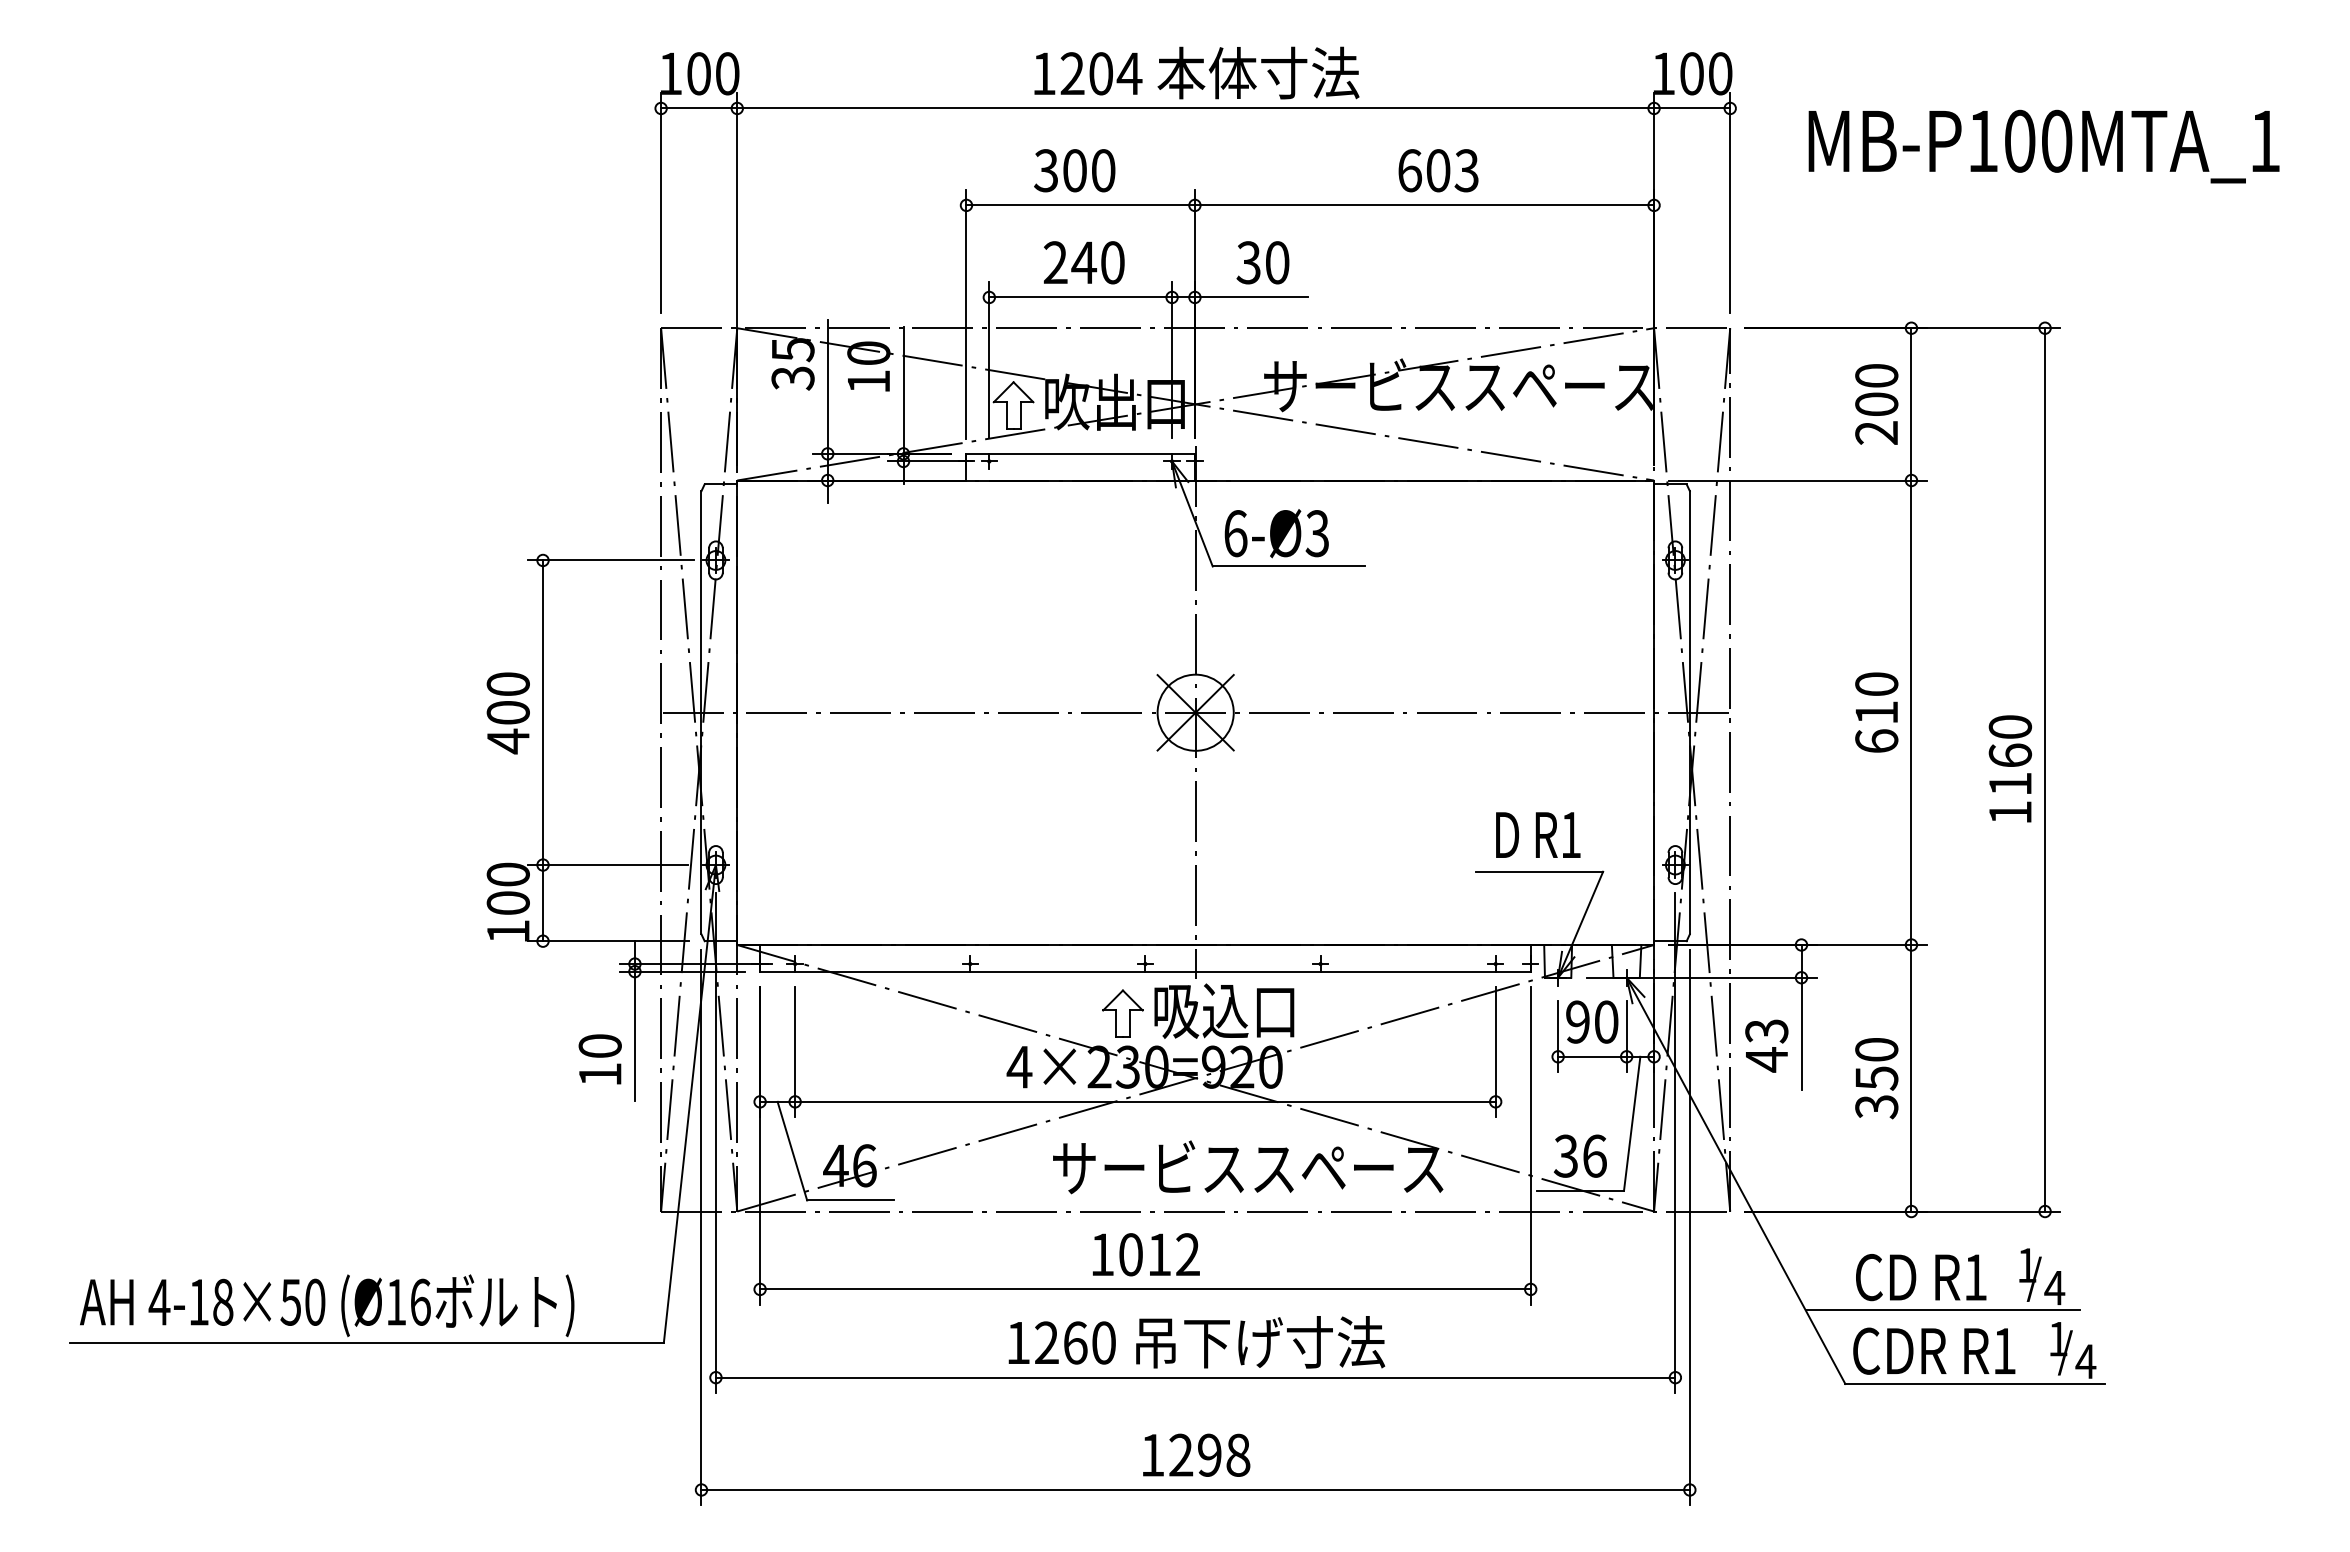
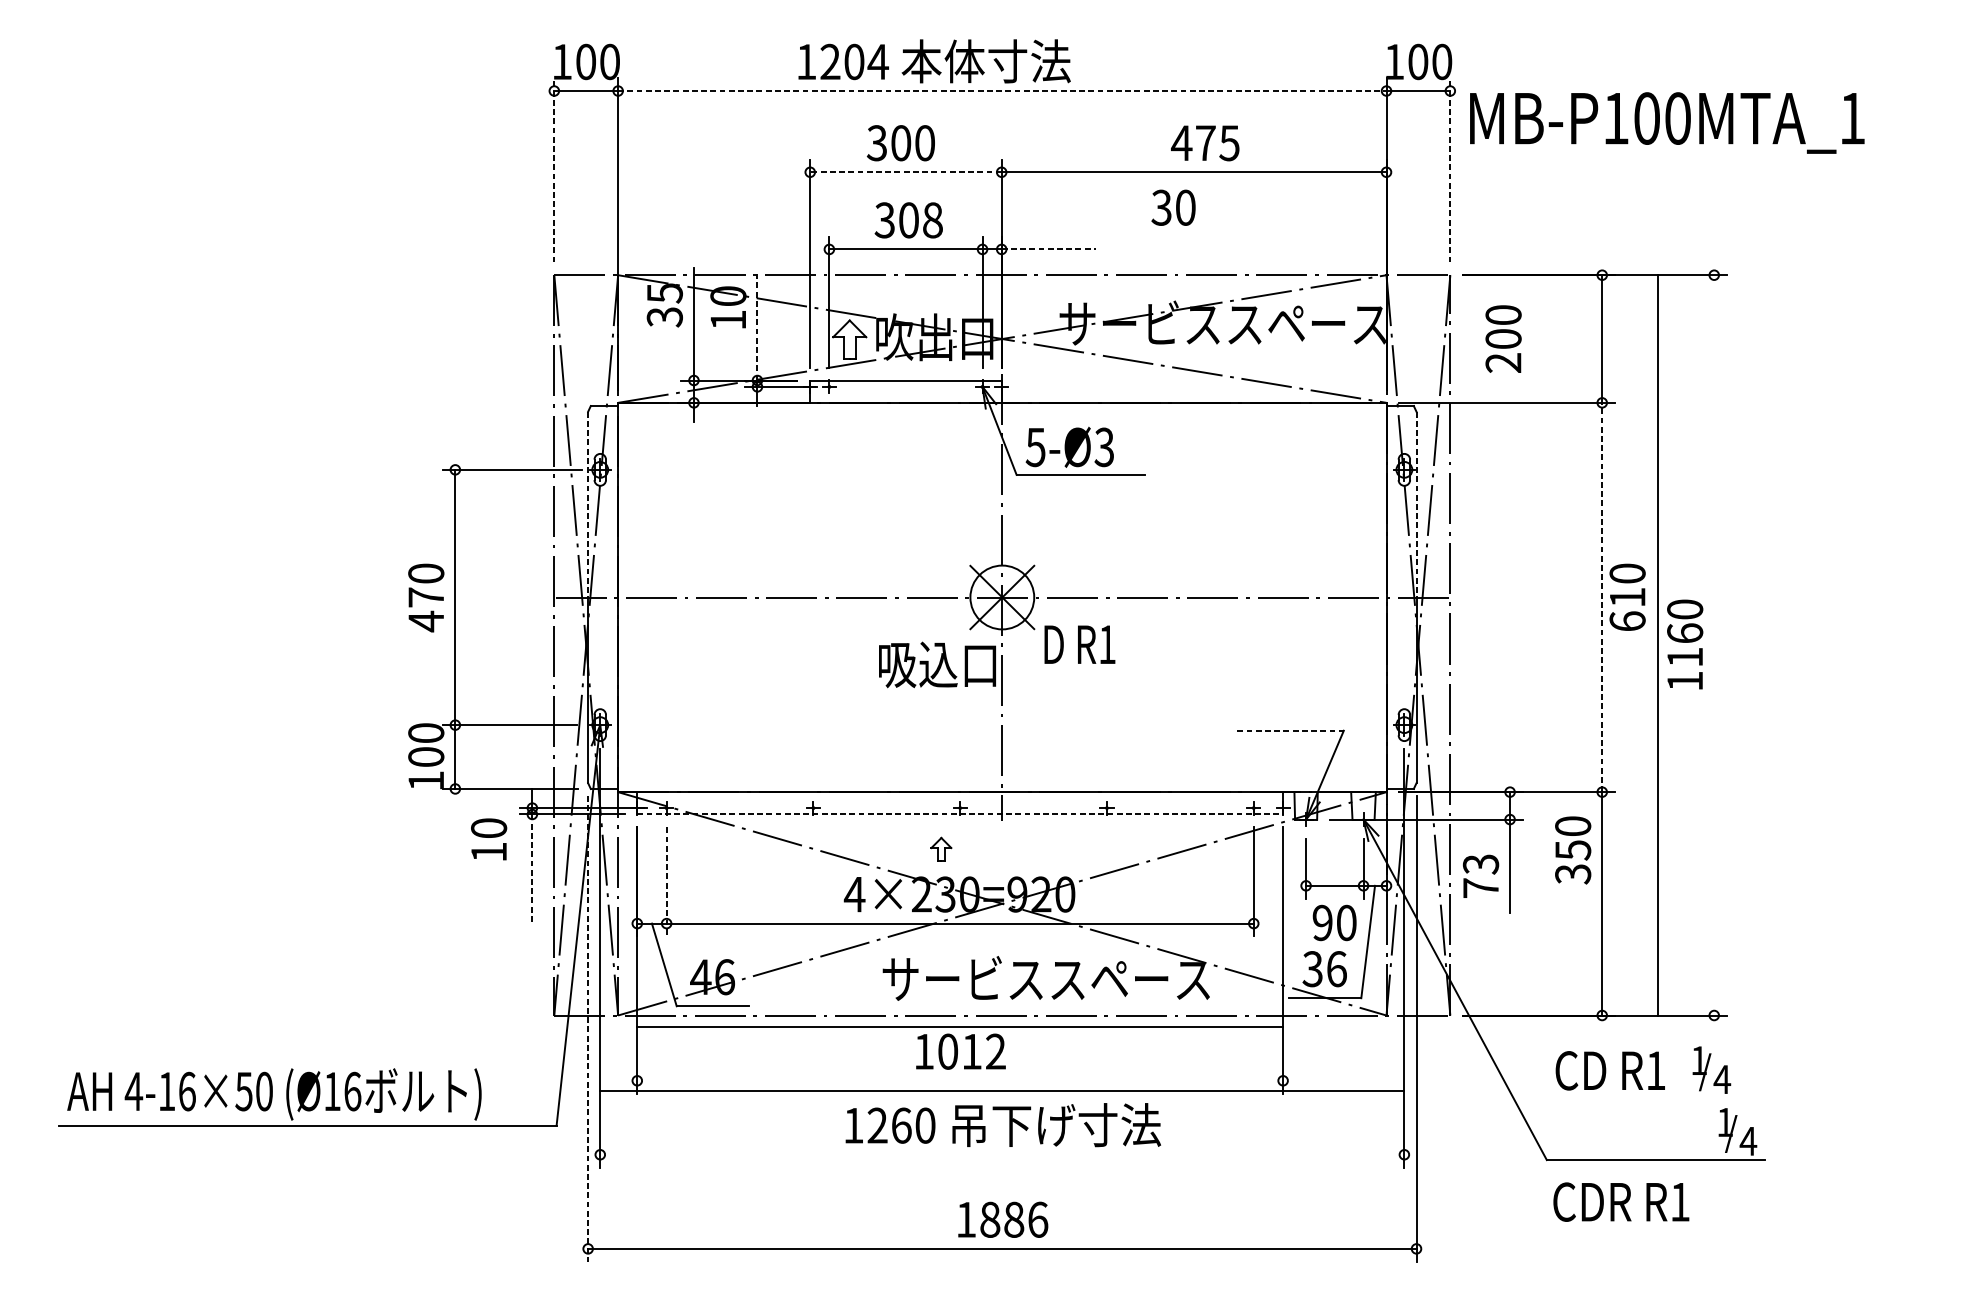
text: (1196, 72) -> (934, 60), moved
line: (1196, 108) -> (1003, 91), solid -> dashed
text: (2043, 146) -> (1666, 122), moved
text: (1437, 170) -> (1205, 143), 603 -> 475
line: (661, 203) -> (554, 170), solid -> dashed
line: (1730, 203) -> (1450, 170), solid -> dashed
line: (1080, 205) -> (905, 172), solid -> dashed
text: (1083, 262) -> (908, 220), 240 -> 308
text: (1262, 262) -> (1173, 207), moved
line: (1251, 297) -> (1049, 249), solid -> dashed
line: (903, 389) -> (757, 326), solid -> dashed
text: (1876, 404) -> (1503, 339), moved
text: (1235, 533) -> (1035, 447), 6-Ø3 -> 5-Ø3
line: (701, 601) -> (588, 504), solid -> dashed
line: (1689, 601) -> (1416, 504), solid -> dashed
text: (507, 712) -> (425, 597), 400 -> 470
text: (1876, 712) -> (1627, 597), moved
line: (1911, 712) -> (1602, 597), solid -> dashed
line: (2045, 769) -> (1658, 645), moved
text: (1538, 834) -> (1080, 644), moved
line: (1539, 871) -> (1290, 730), solid -> dashed
line: (1145, 971) -> (960, 814), solid -> dashed
text: (1224, 1010) -> (937, 664), moved
part: (1122, 1013) -> (940, 849), size x0.6
text: (1592, 1021) -> (1334, 922), moved
line: (634, 1036) -> (532, 868), solid -> dashed
line: (795, 1052) -> (666, 882), solid -> dashed
text: (599, 1059) -> (488, 839), moved
text: (1766, 1059) -> (1480, 888), 43 -> 73
text: (1876, 1078) -> (1572, 850), moved
line: (701, 1227) -> (588, 1028), solid -> dashed
line: (1145, 1289) -> (960, 1027), moved
text: (223, 1301) -> (187, 1090), 4-18×50 -> 4-16×50
line: (1942, 1310) -> (1628, 1098), removed
text: (1934, 1350) -> (1621, 1201), moved
line: (1195, 1377) -> (1002, 1090), moved
text: (1209, 1454) -> (1013, 1219), 1298 -> 1886

